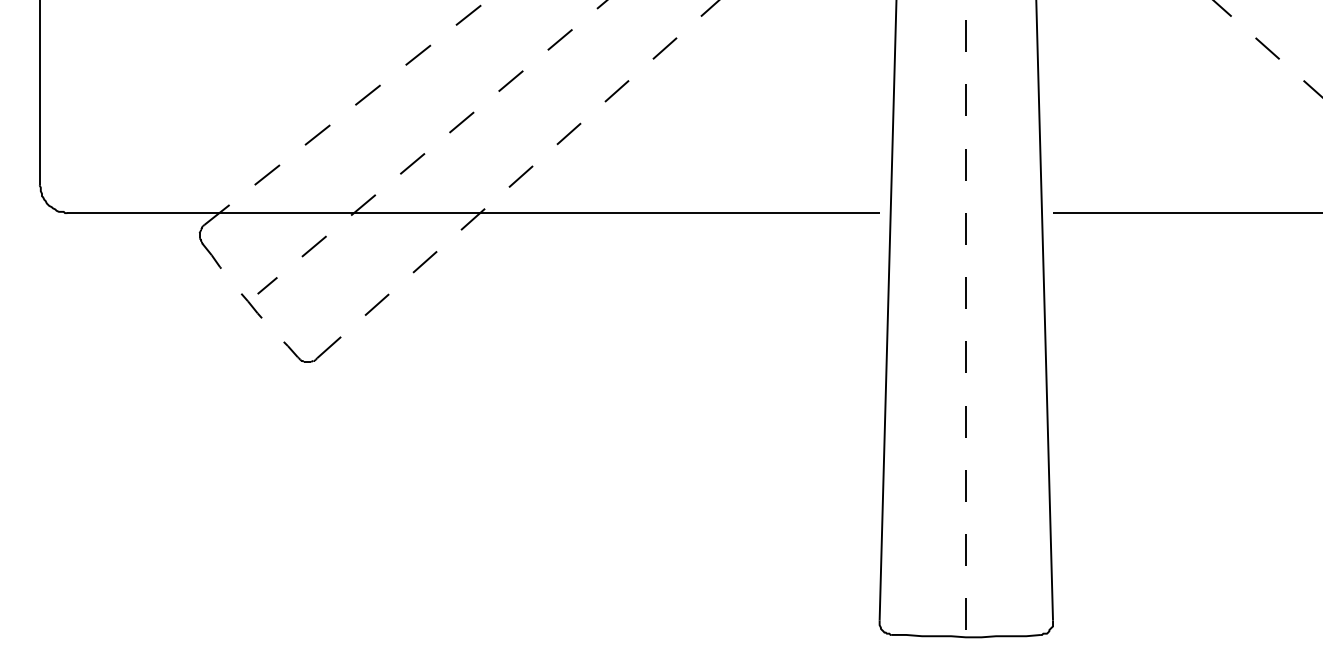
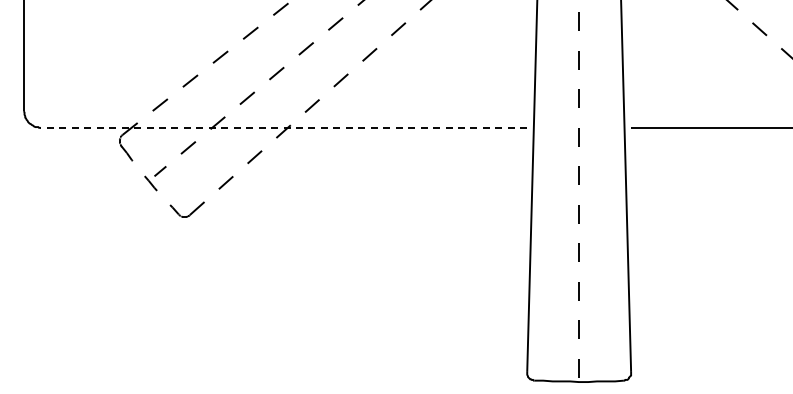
line: (472, 212) -> (283, 127), solid -> dashed

